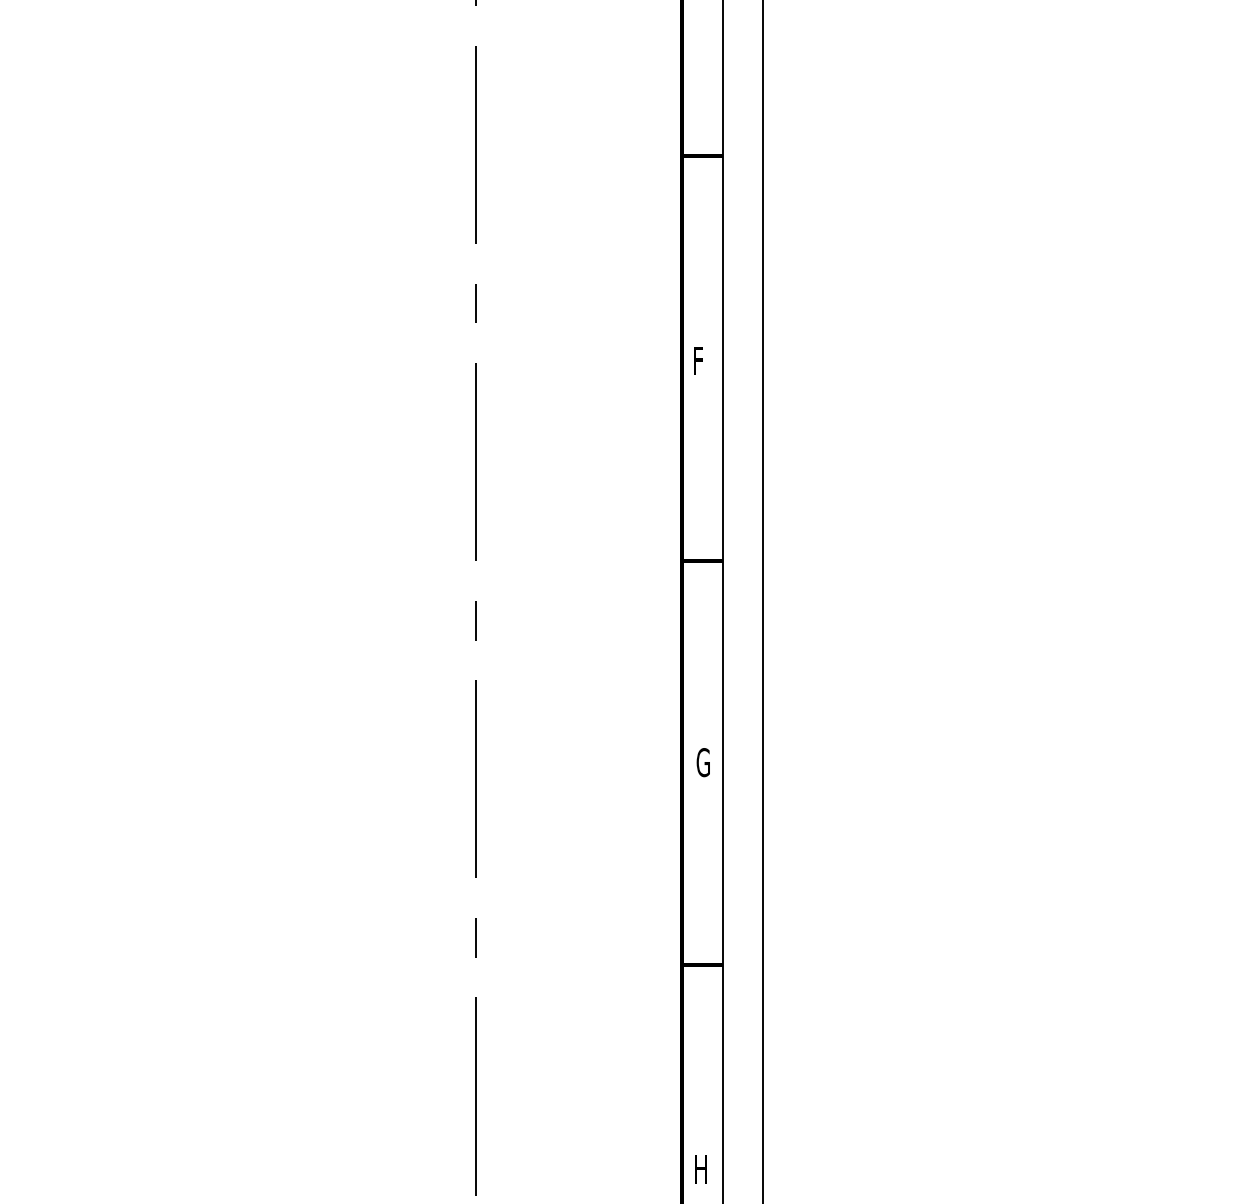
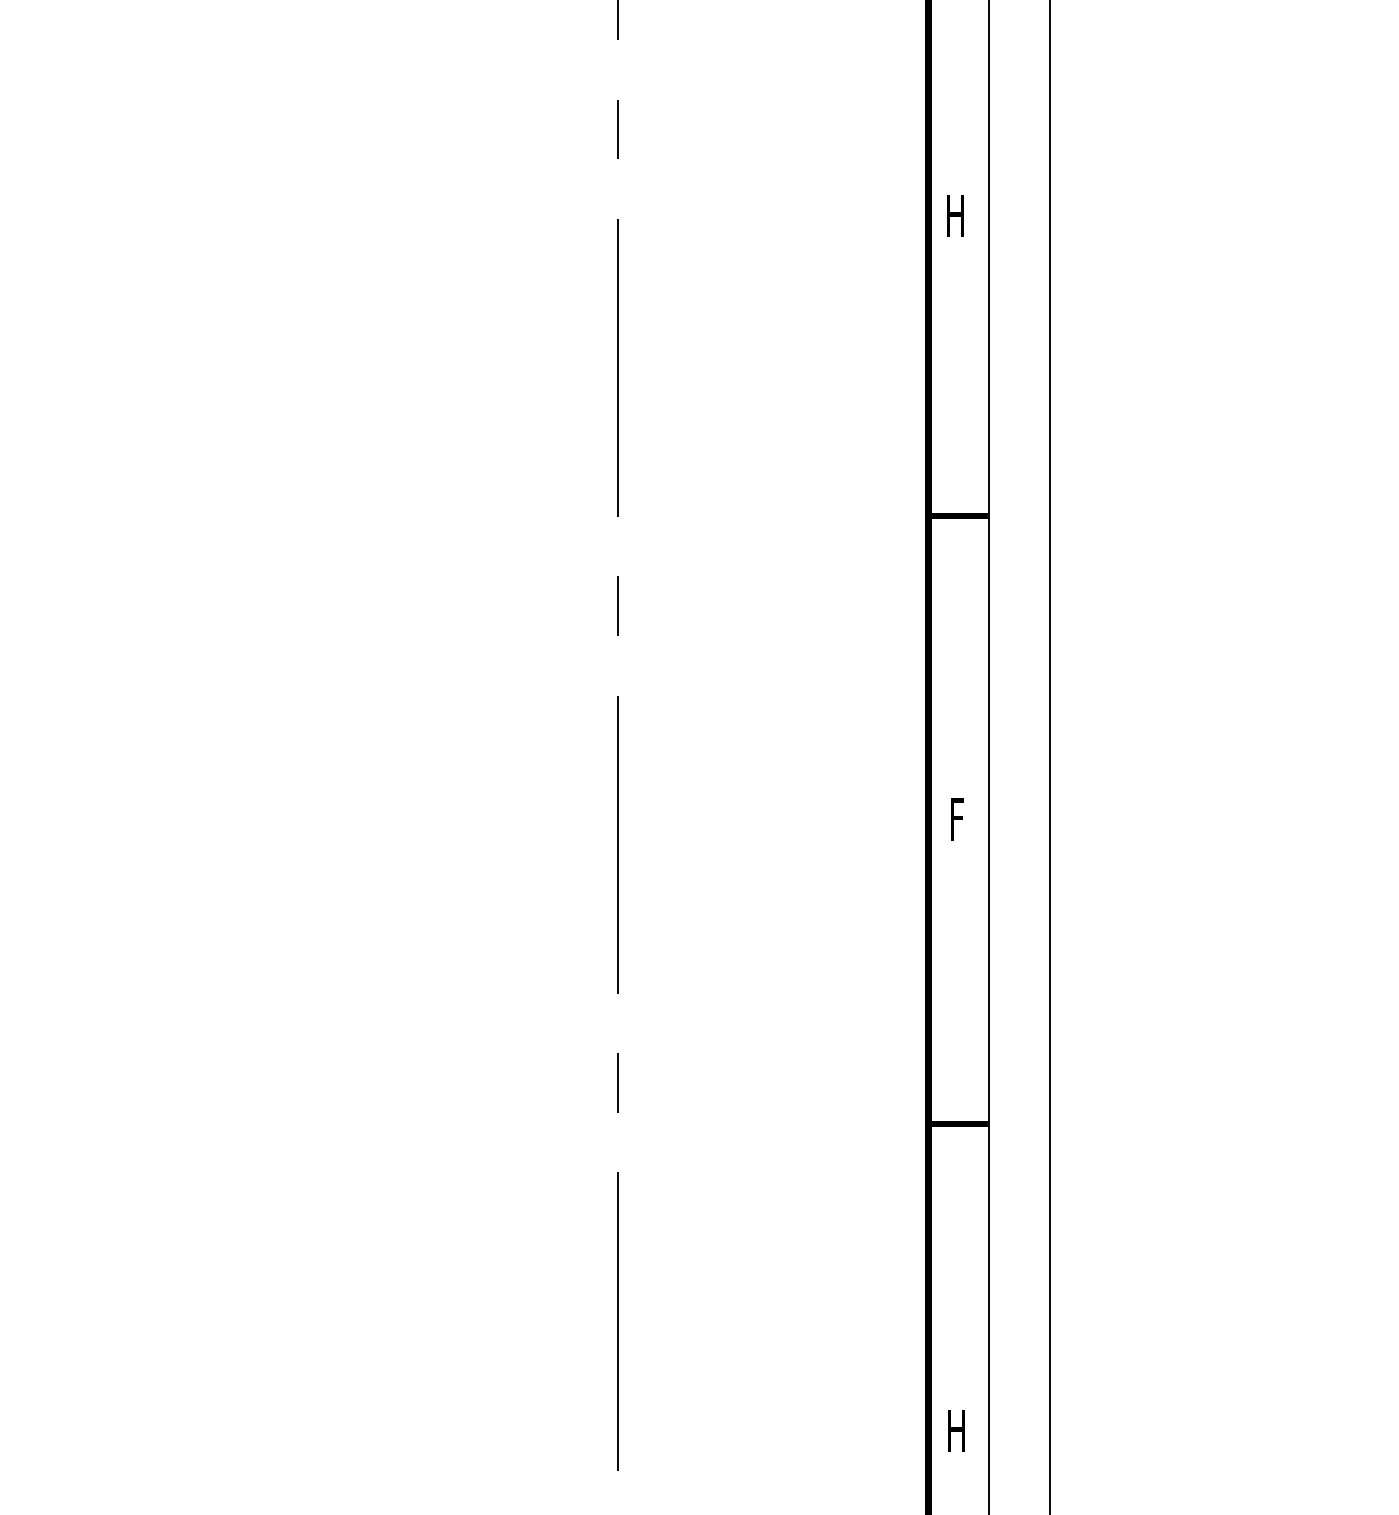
text: (700, 360) -> (955, 215), F -> H
text: (702, 762) -> (958, 819), G -> F

